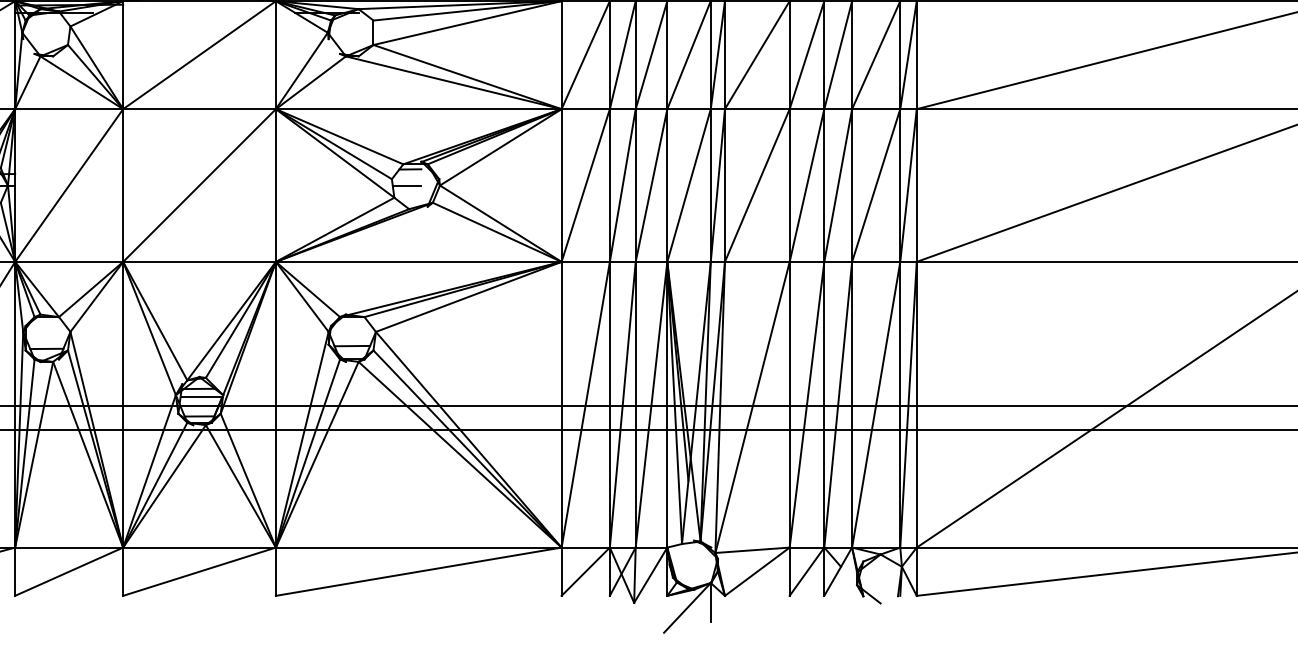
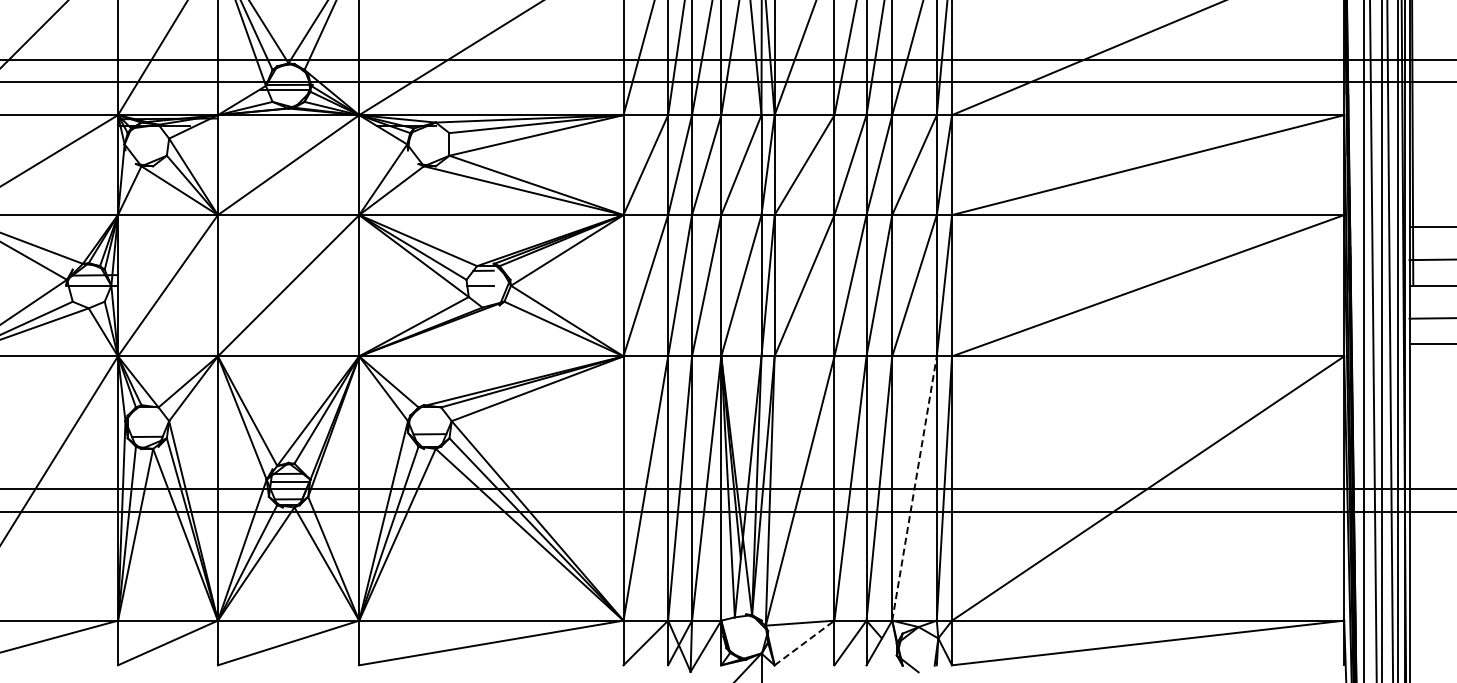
line: (876, 404) -> (914, 488), solid -> dashed
line: (757, 571) -> (804, 642), solid -> dashed

